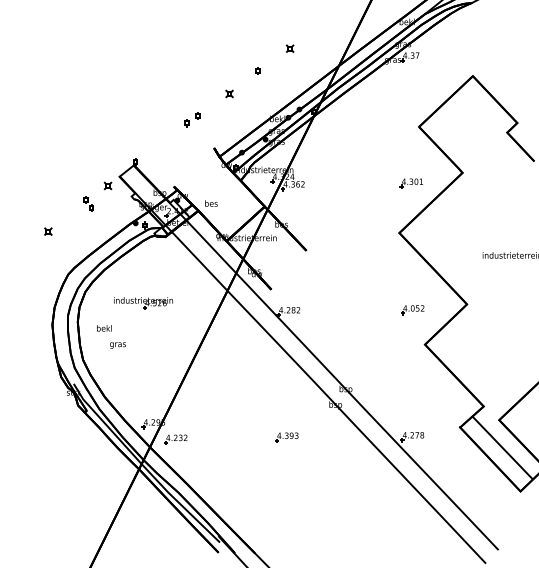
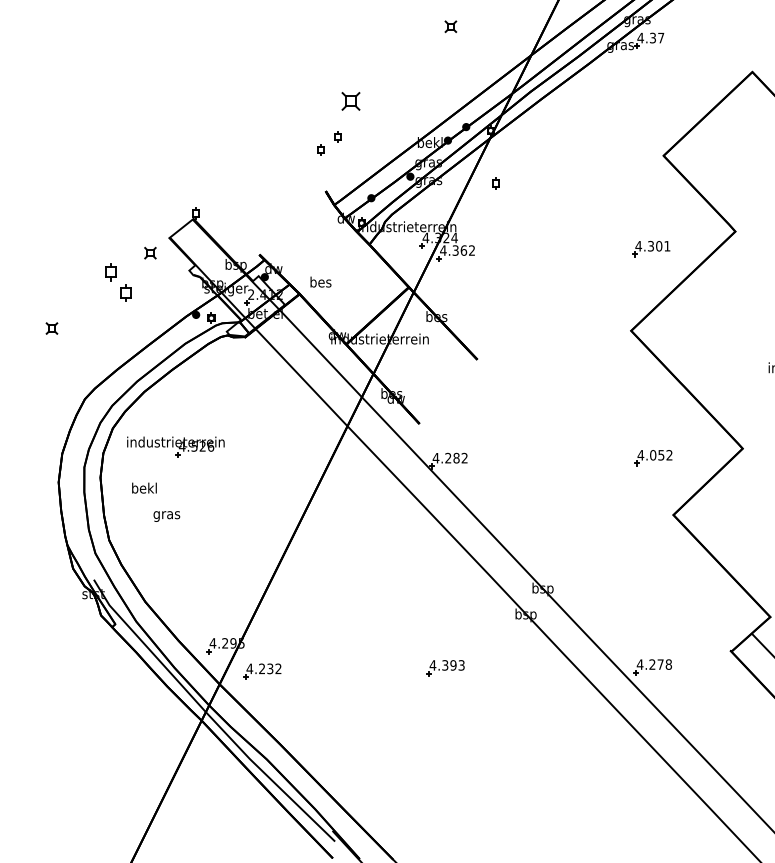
part: (257, 70) -> (494, 183), moved
part: (229, 93) -> (350, 100), size x1.6
part: (192, 119) -> (329, 143), moved
part: (88, 203) -> (118, 282), size x1.6
part: (143, 303) -> (175, 447), moved

